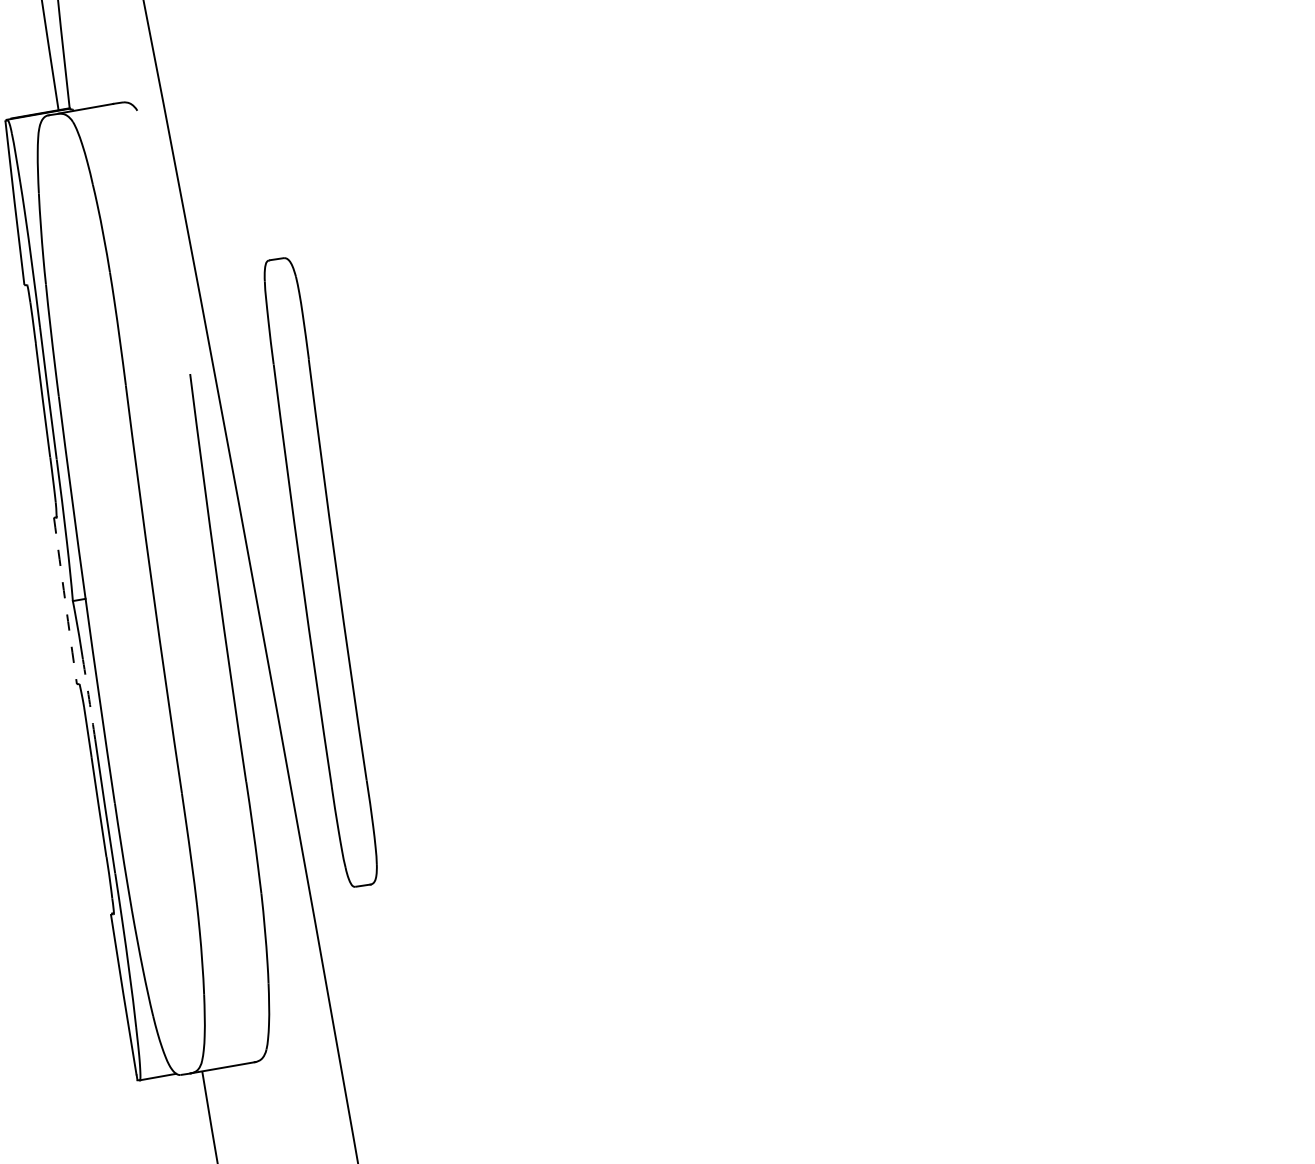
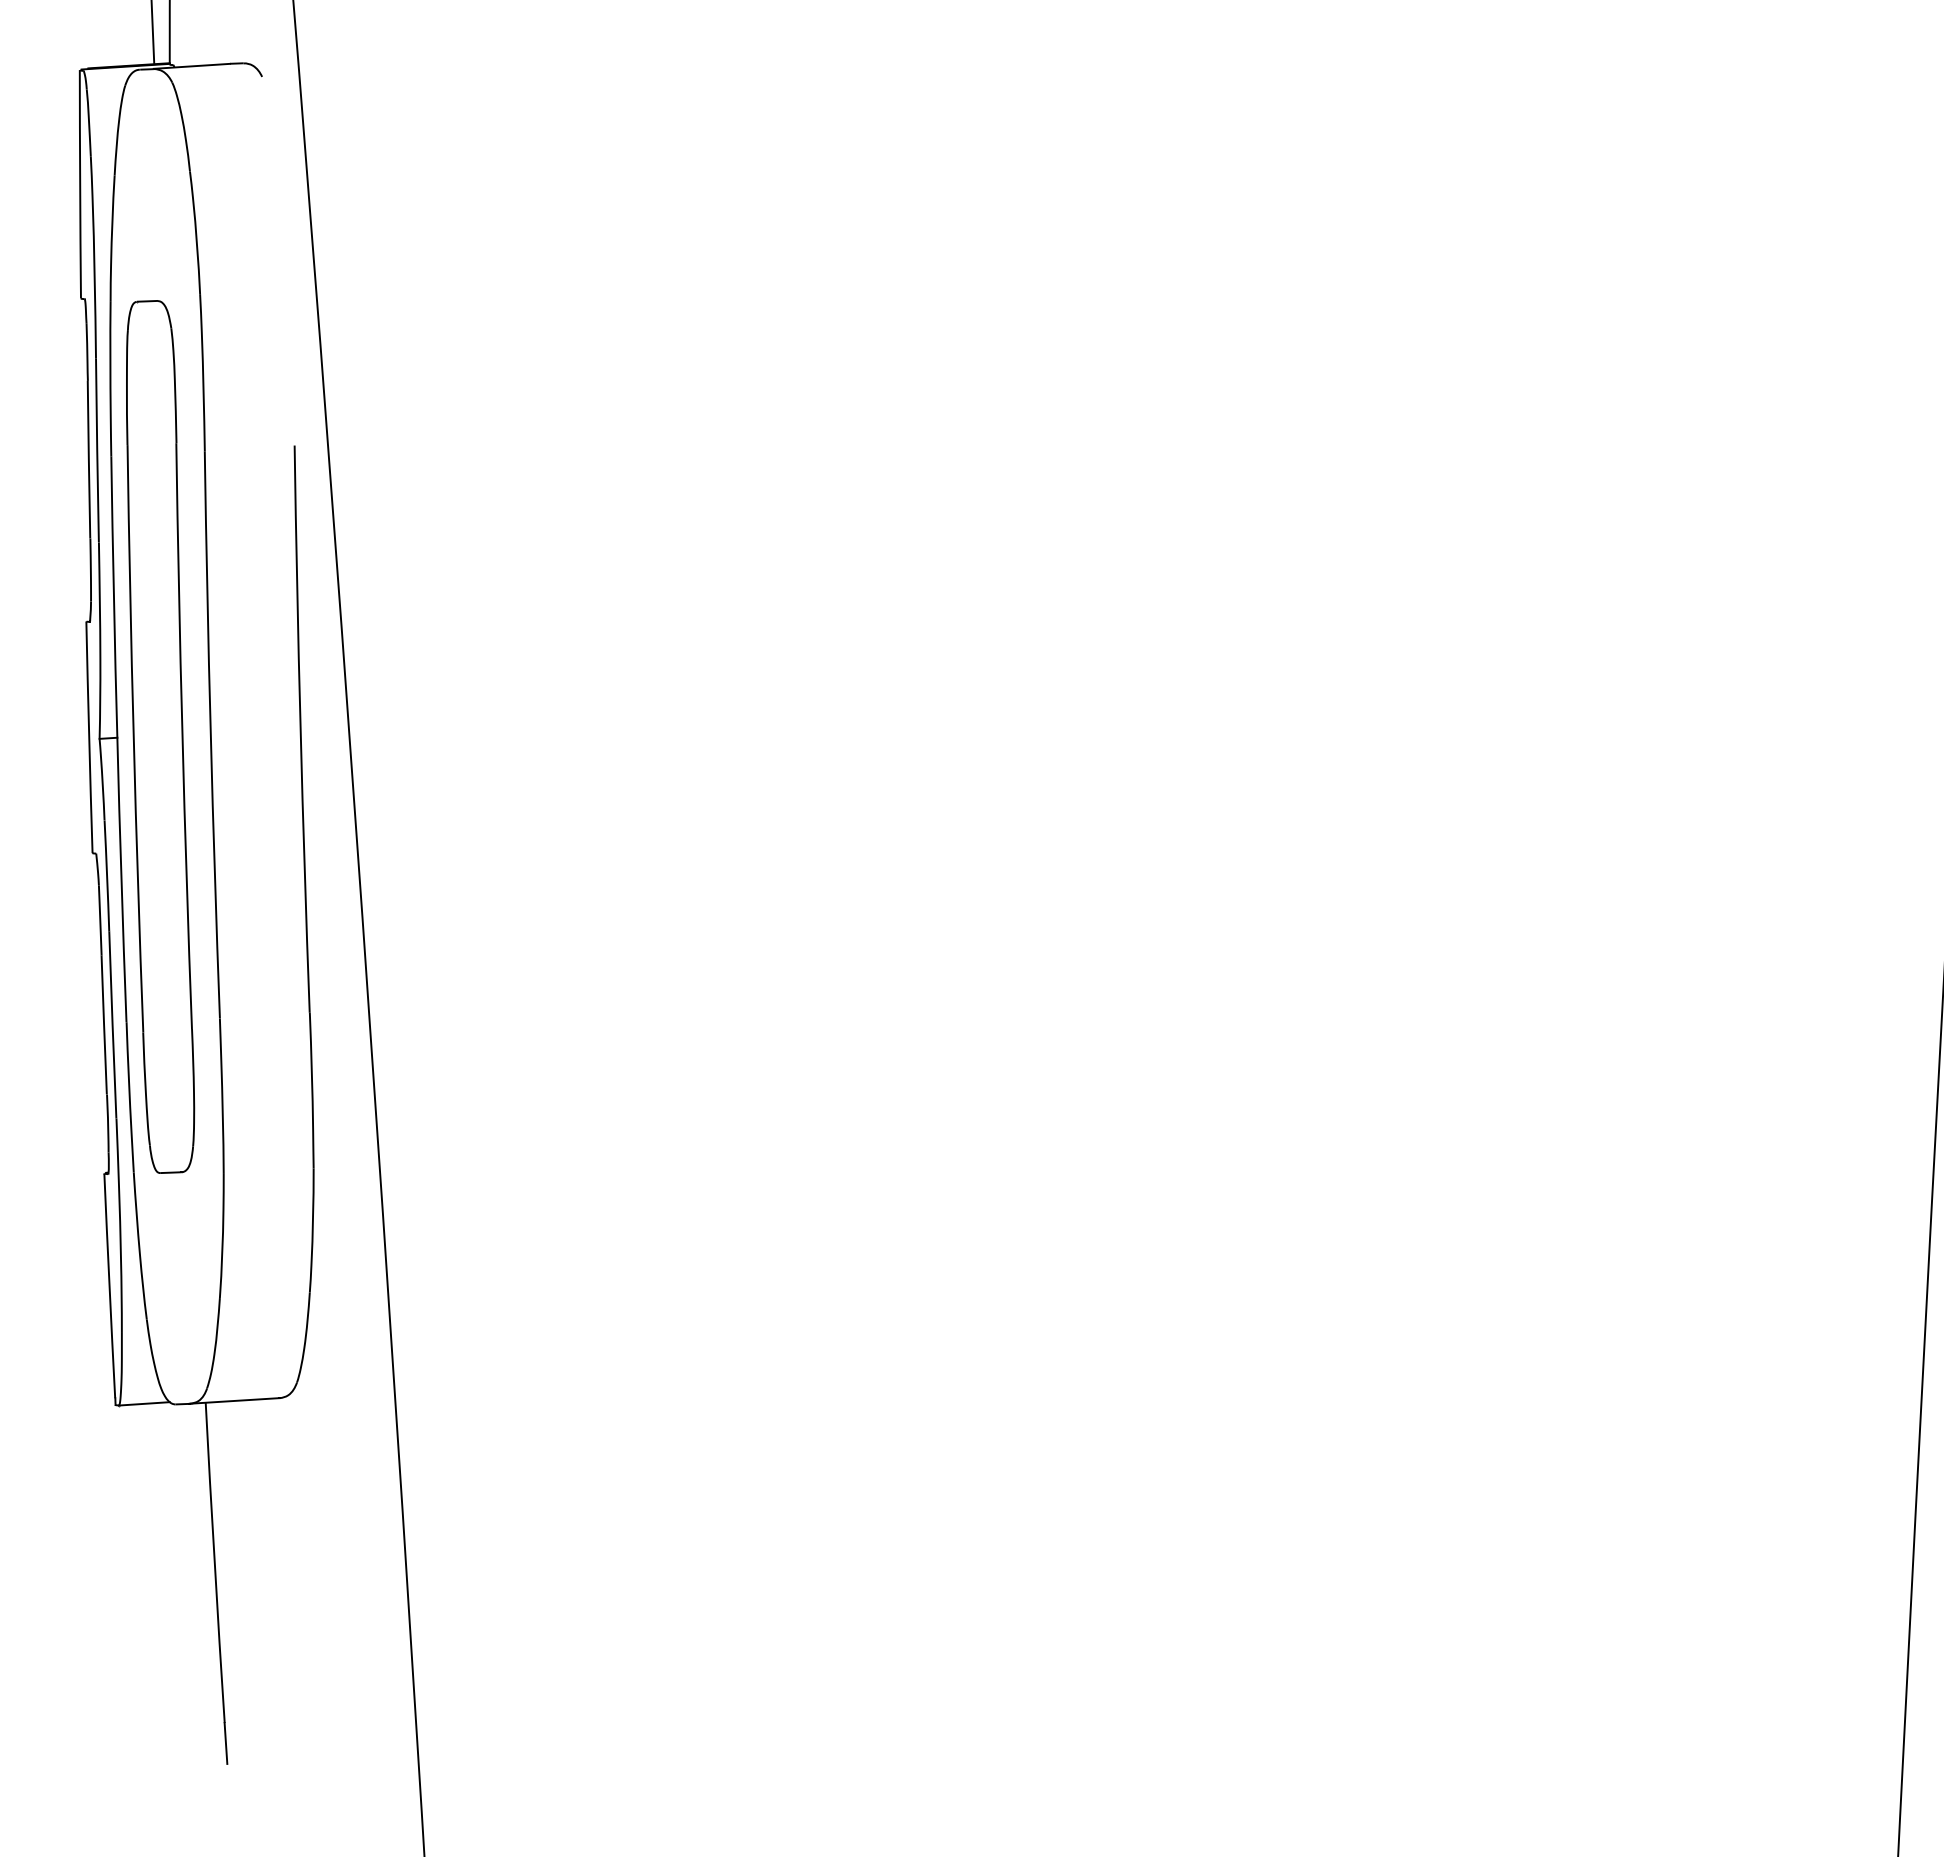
part: (320, 571) -> (160, 736), moved
arc: (65, 600) -> (89, 737), dashed -> solid
arc: (89, 699) -> (107, 876), dashed -> solid

